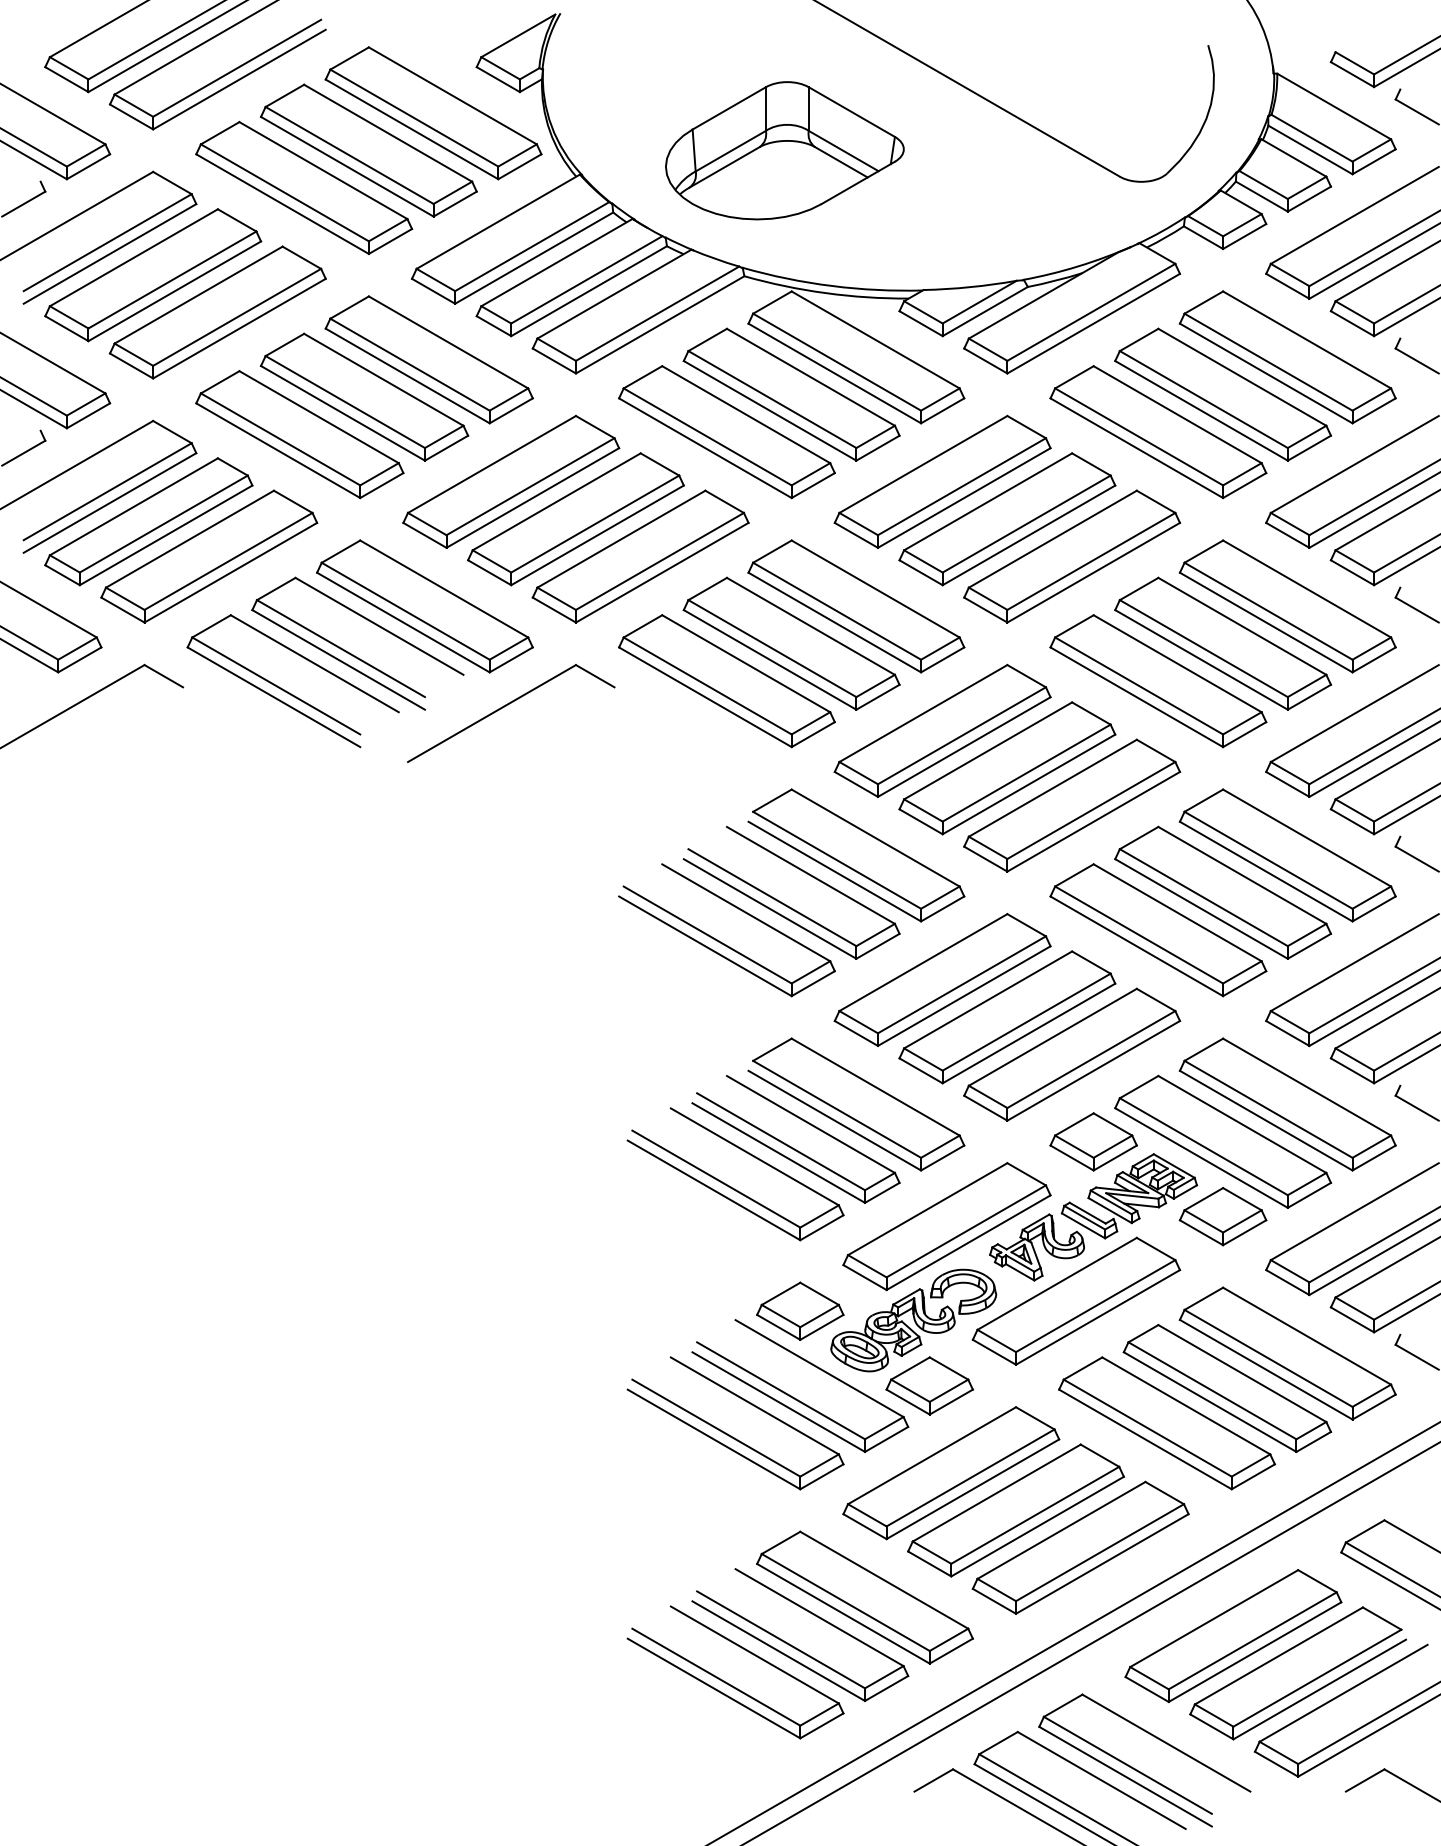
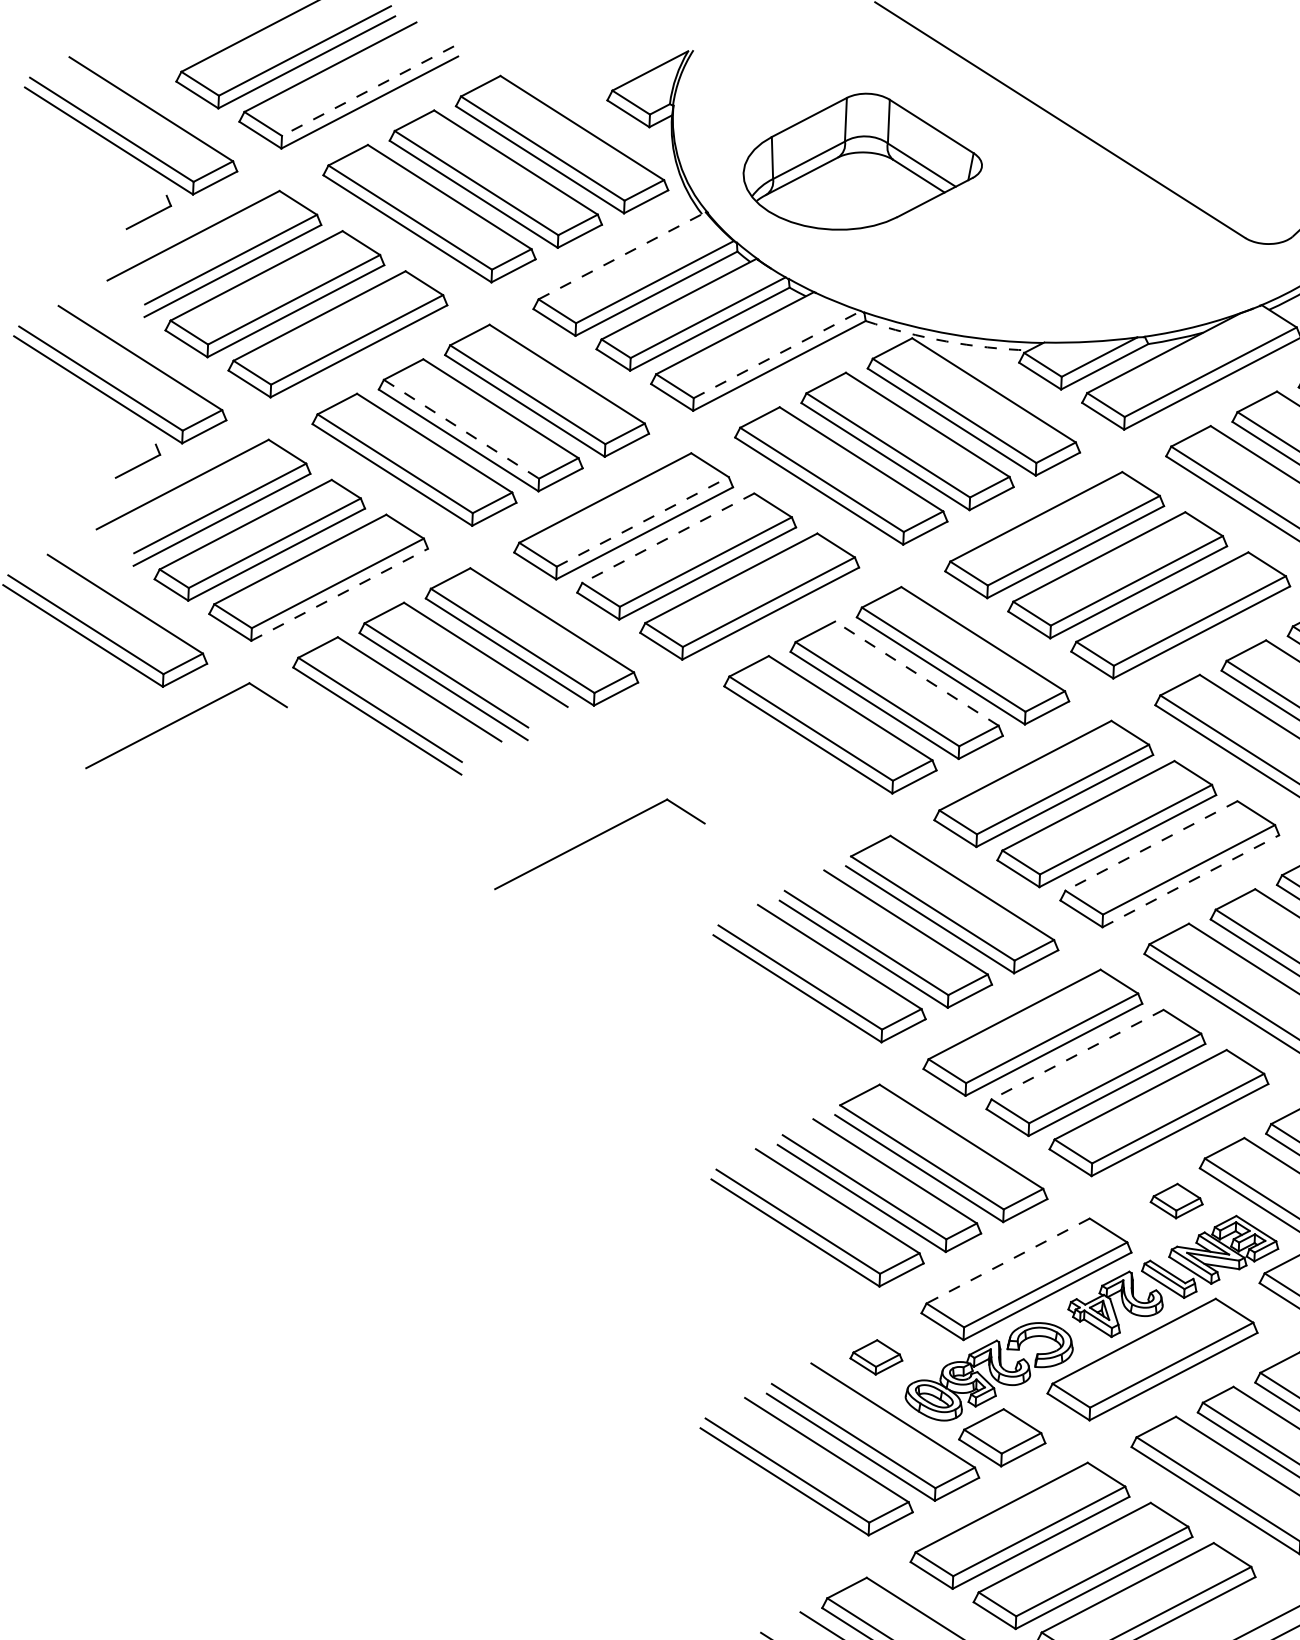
line: (237, 68) -> (368, 91), solid -> dashed
part: (784, 150) -> (862, 161), moved
line: (498, 221) -> (622, 255), solid -> dashed
arc: (825, 293) -> (945, 341), solid -> dashed
line: (658, 313) -> (778, 354), solid -> dashed
line: (345, 402) -> (461, 429), solid -> dashed
line: (530, 486) -> (642, 521), solid -> dashed
line: (556, 501) -> (668, 537), solid -> dashed
line: (230, 572) -> (339, 594), solid -> dashed
line: (810, 626) -> (916, 673), solid -> dashed
part: (508, 705) -> (598, 837), moved
line: (1052, 788) -> (1151, 846), solid -> dashed
line: (1093, 821) -> (1190, 880), solid -> dashed
line: (988, 999) -> (1078, 1054), solid -> dashed
part: (1093, 1141) -> (1176, 1200), size x0.6
line: (927, 1209) -> (1007, 1261), solid -> dashed
part: (800, 1310) -> (876, 1356), size x0.6

